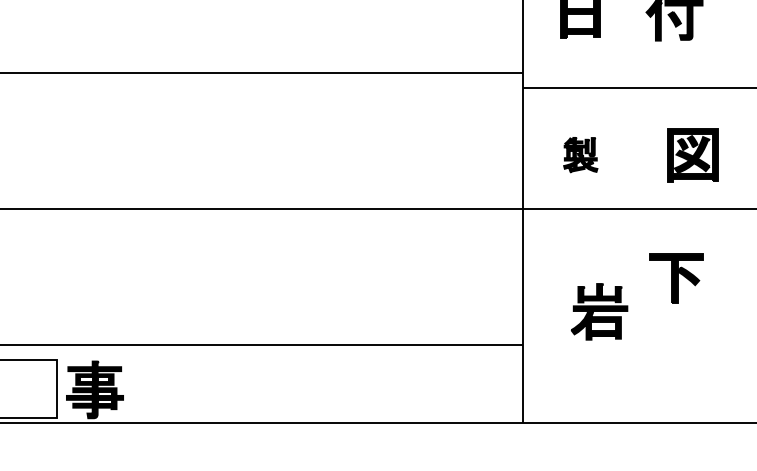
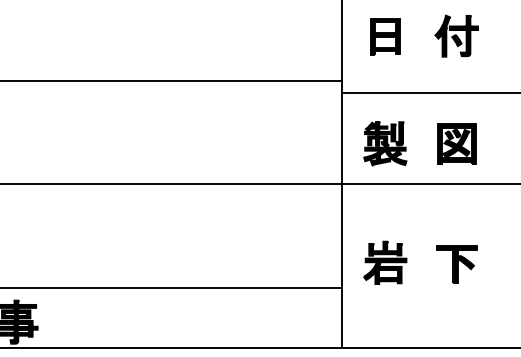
part: (580, 154) -> (385, 143), size x1.67
part: (692, 155) -> (456, 144), moved
part: (676, 278) -> (456, 264), moved
part: (599, 311) -> (385, 262), moved

